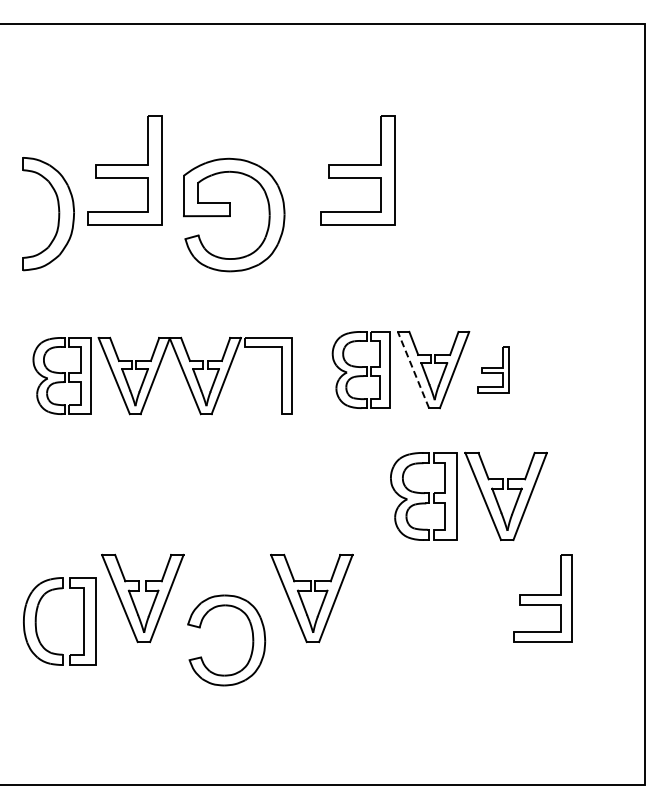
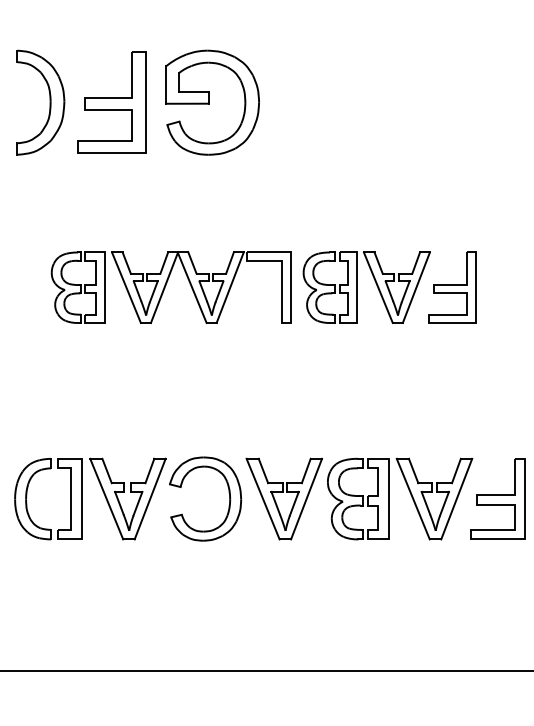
part: (357, 170) -> (326, 103), removed
part: (58, 214) -> (49, 103), moved
part: (234, 214) -> (212, 102), moved
line: (413, 369) -> (378, 287), dashed -> solid
part: (493, 369) -> (452, 287), size x1.67
part: (162, 375) -> (171, 287), moved
part: (457, 495) -> (389, 498), moved
part: (36, 621) -> (26, 499), moved
part: (252, 640) -> (229, 499), moved

